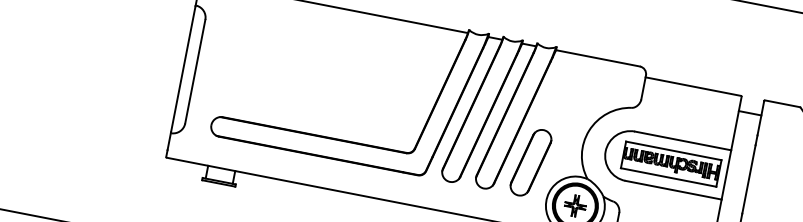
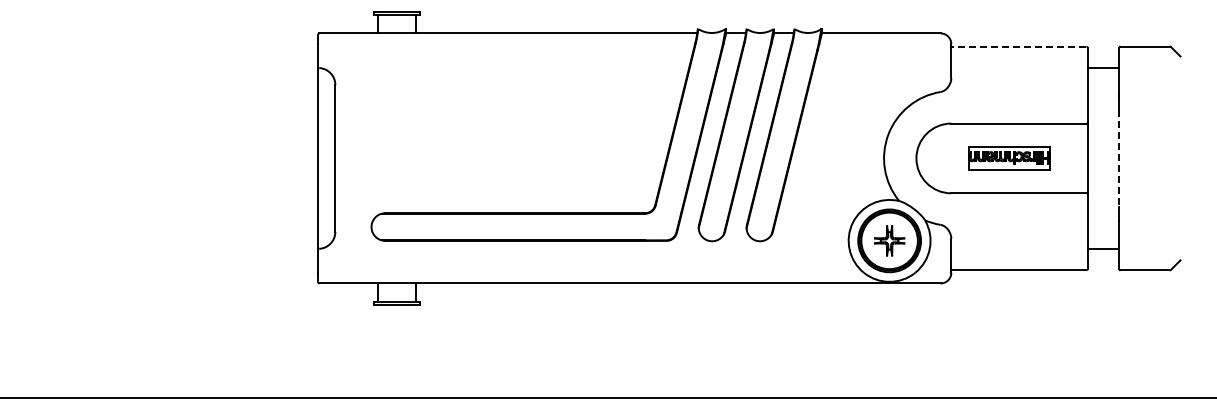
line: (693, 86) -> (1018, 46), solid -> dashed
part: (530, 162) -> (817, 193), removed
part: (671, 164) -> (1009, 158), size x0.6
line: (748, 180) -> (1119, 159), solid -> dashed

